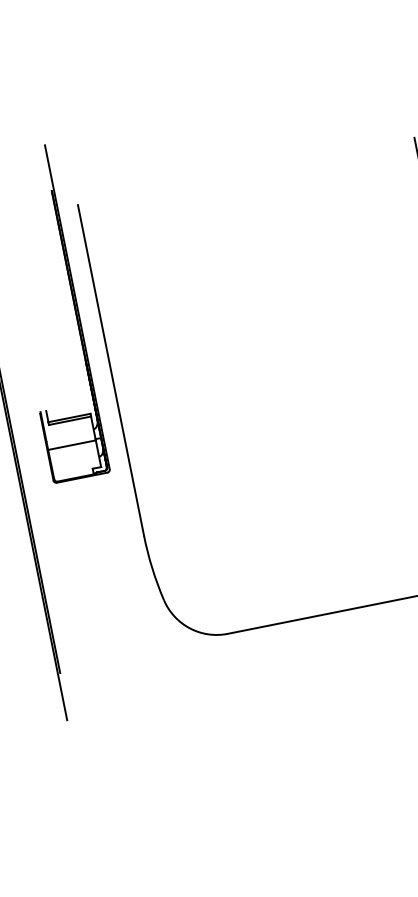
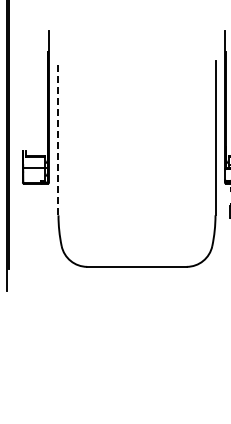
line: (110, 368) -> (58, 137), solid -> dashed

